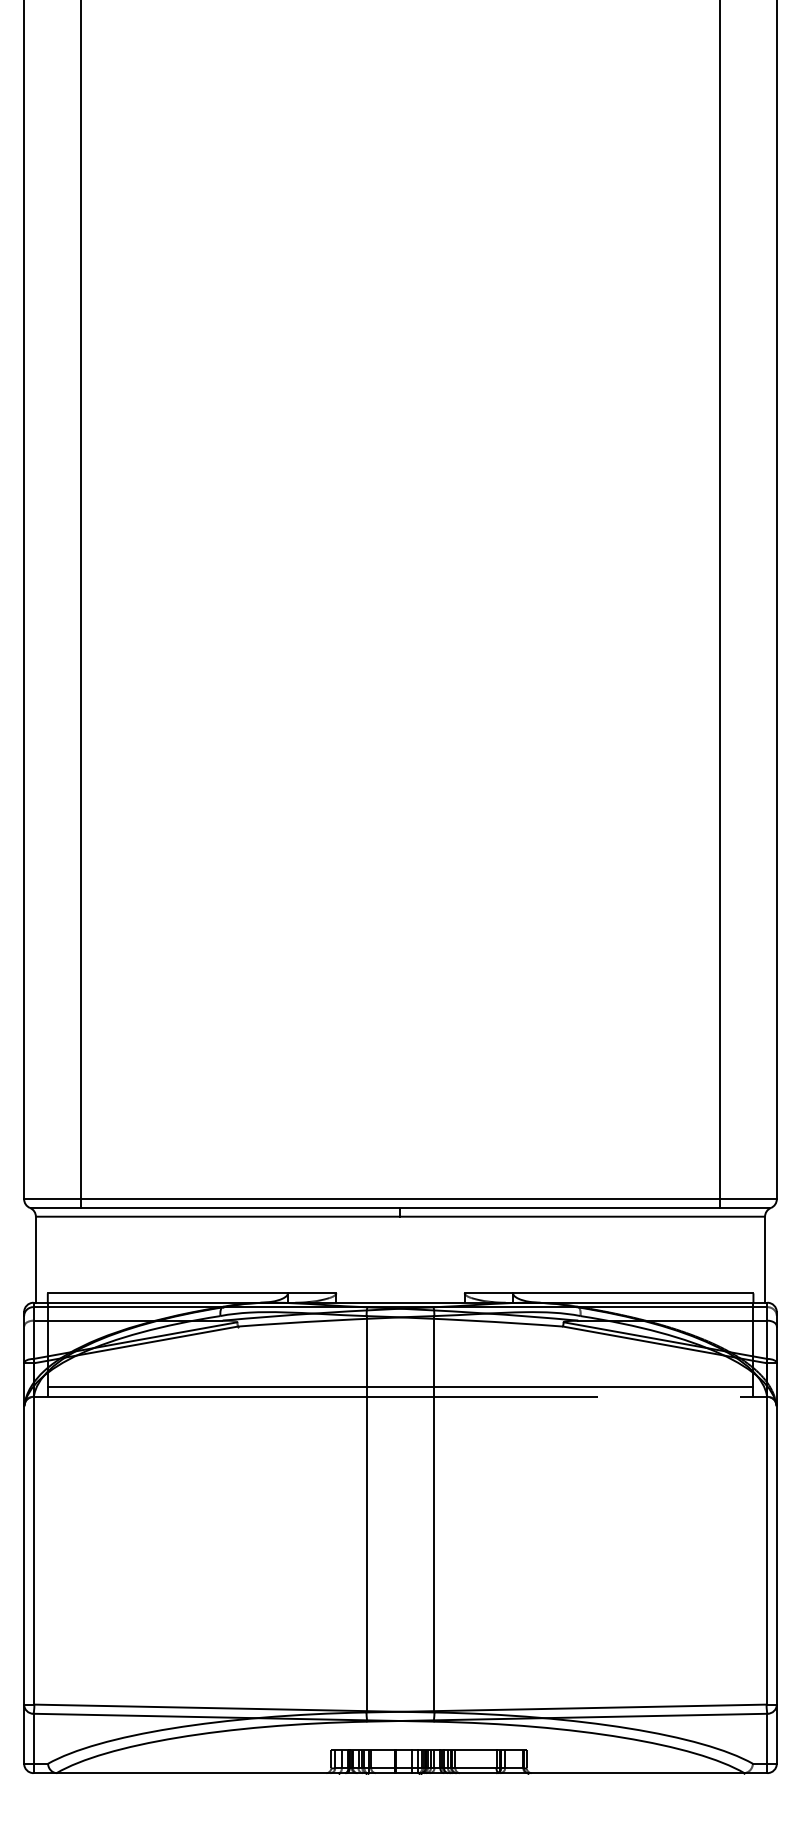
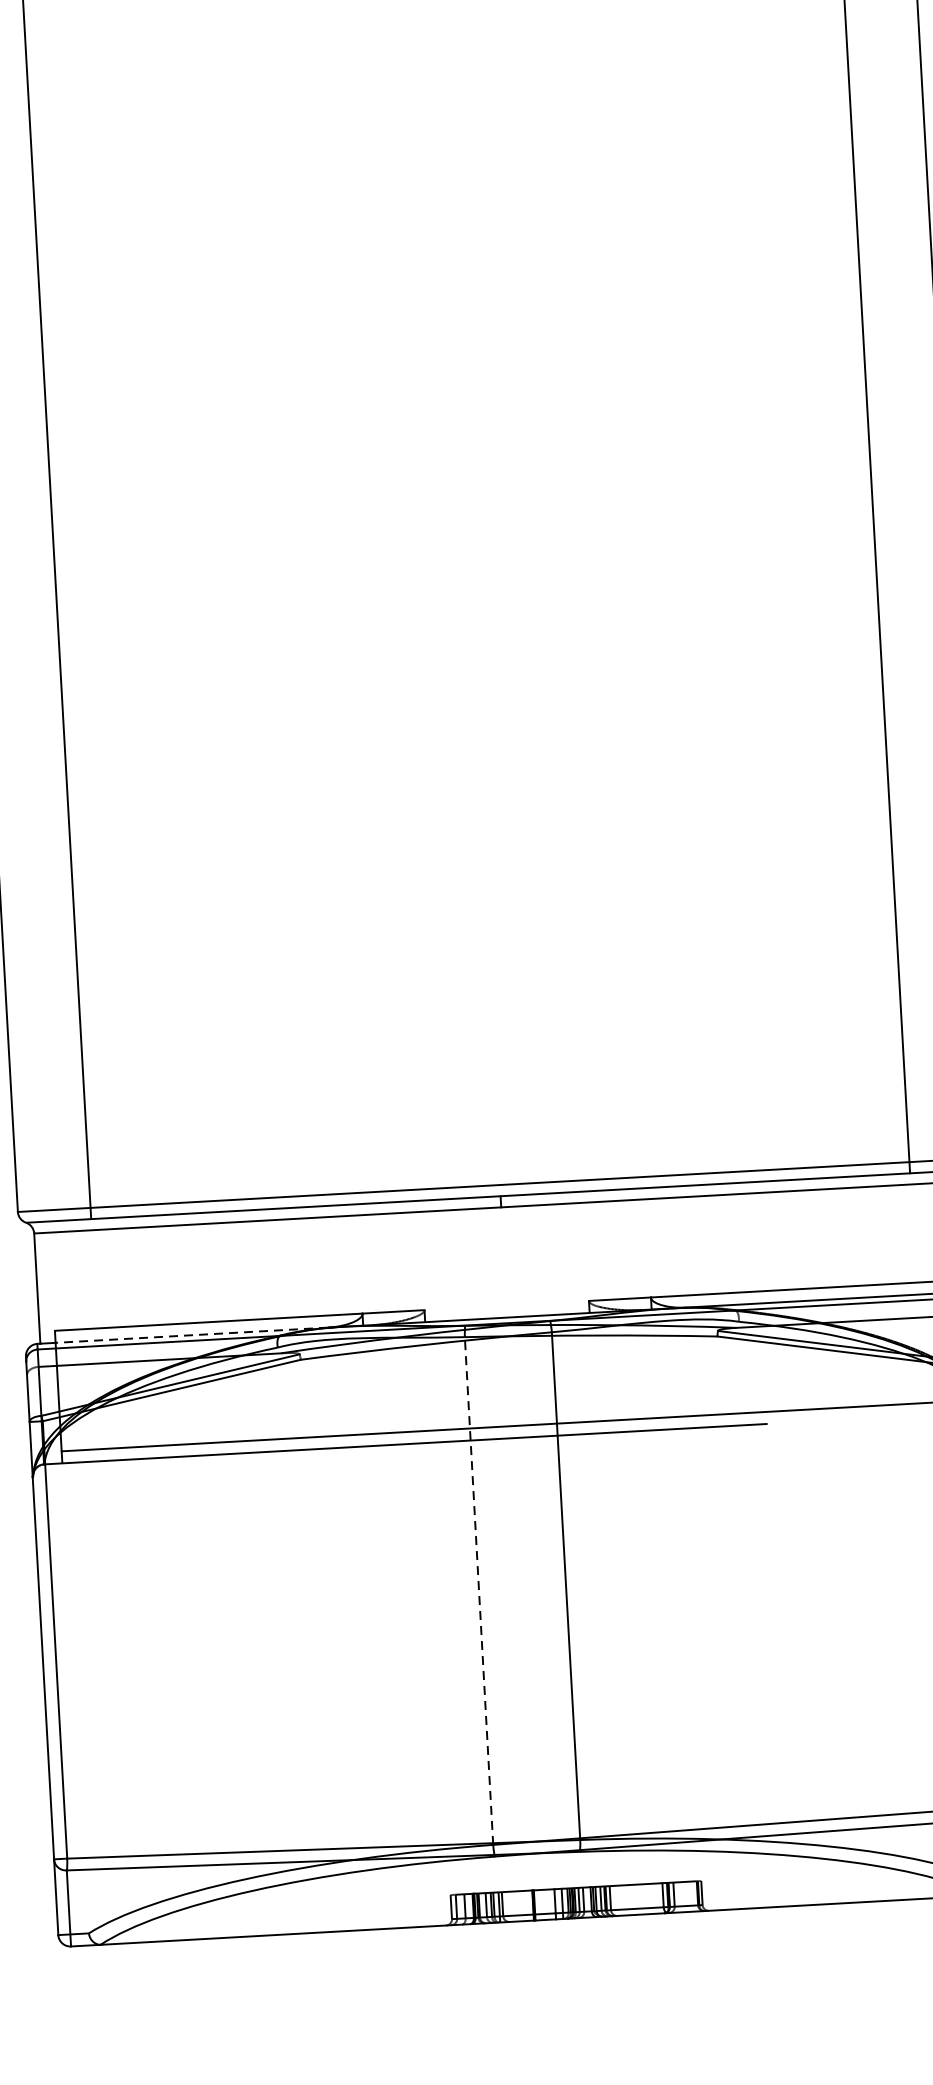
line: (153, 1302) -> (190, 1334), solid -> dashed
line: (366, 1513) -> (478, 1590), solid -> dashed

